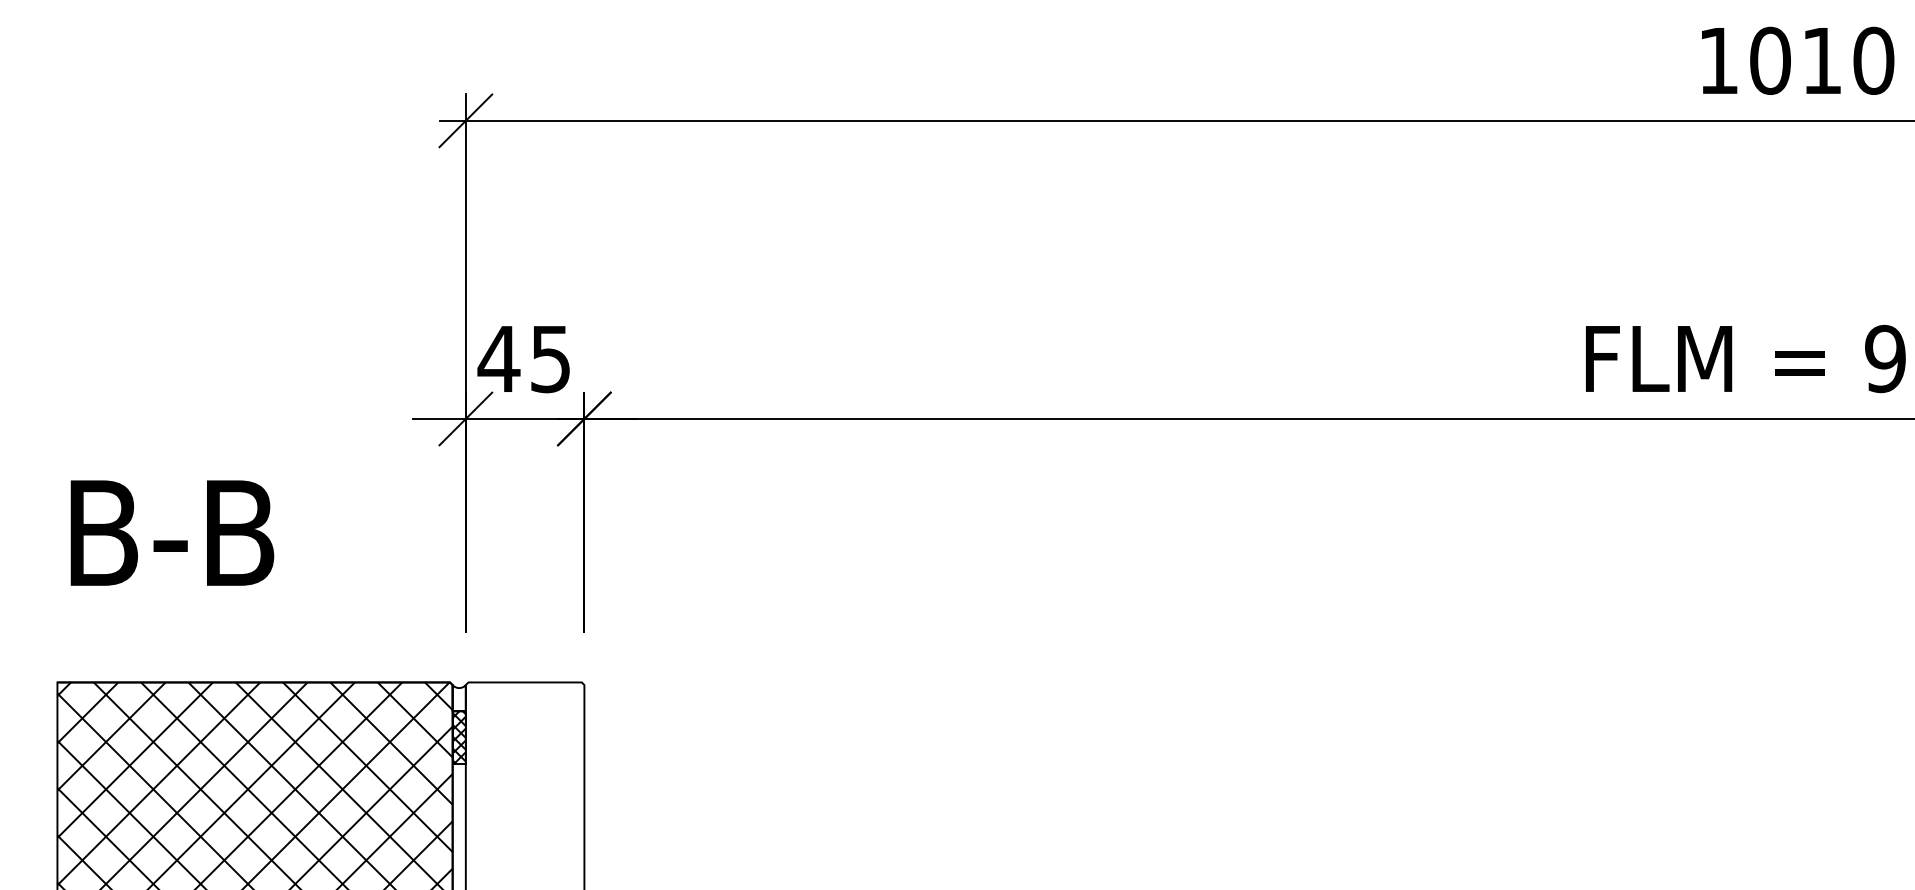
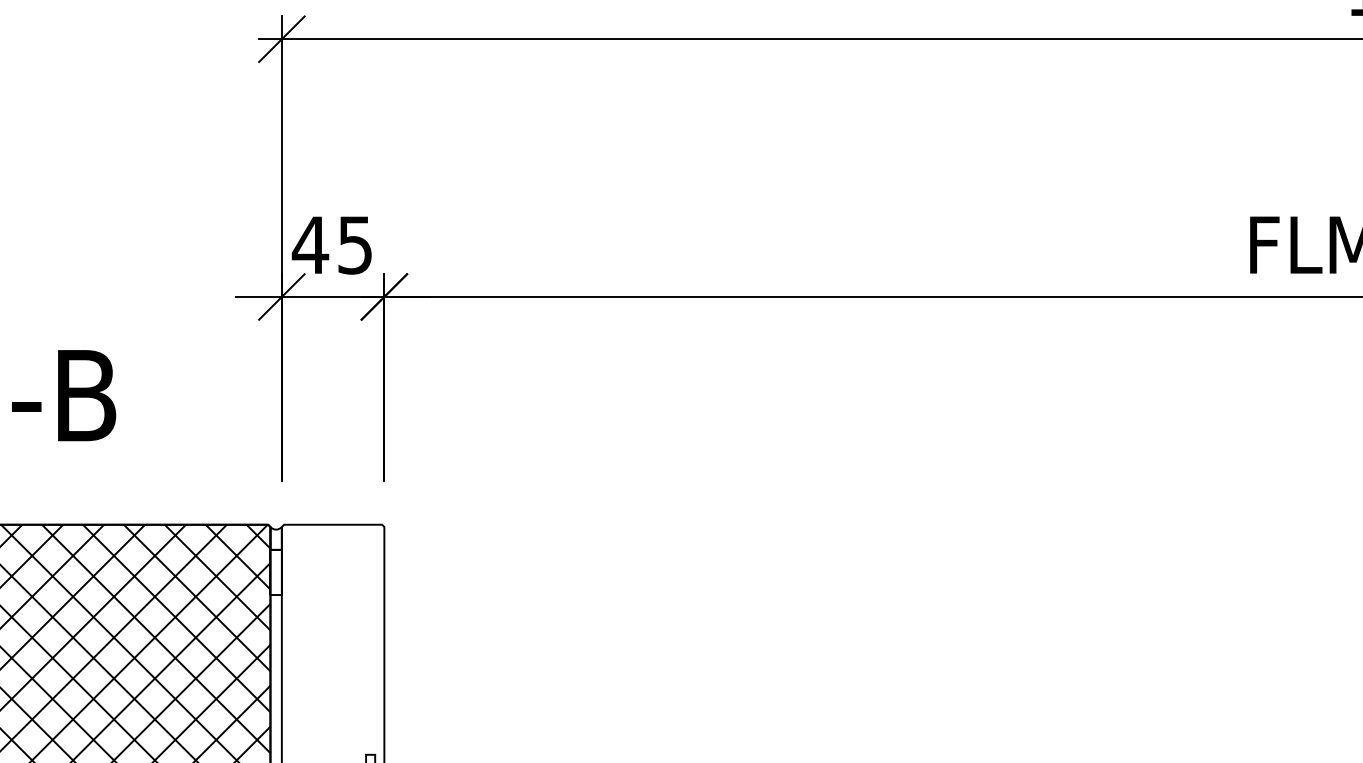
hatch: (458, 737) -> (275, 572), removed

